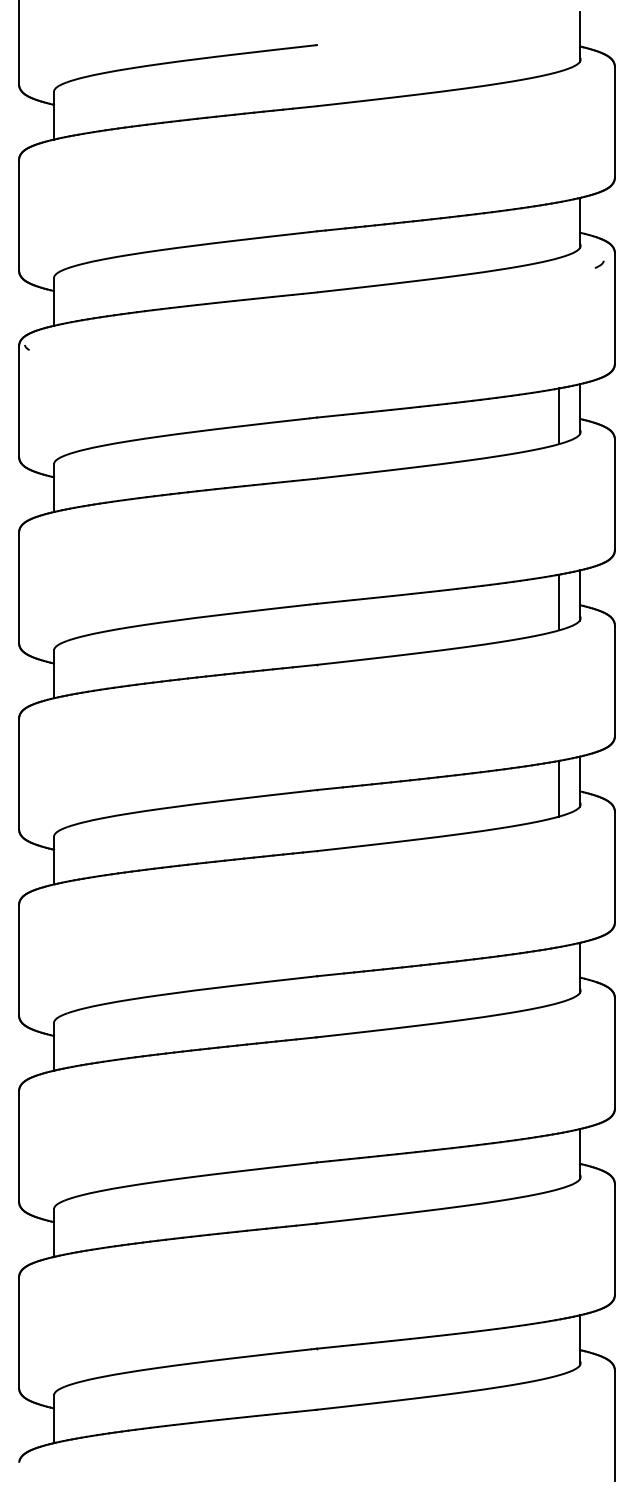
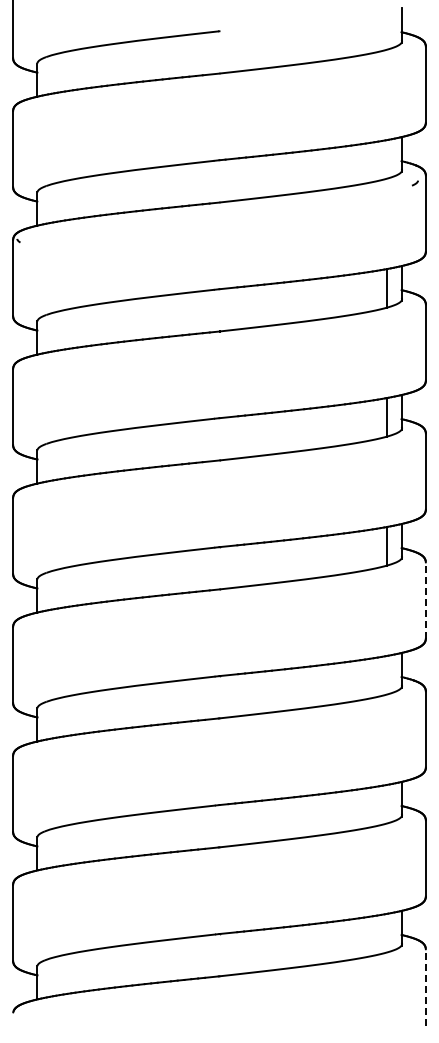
line: (614, 867) -> (425, 600), solid -> dashed
line: (614, 1424) -> (425, 986), solid -> dashed

